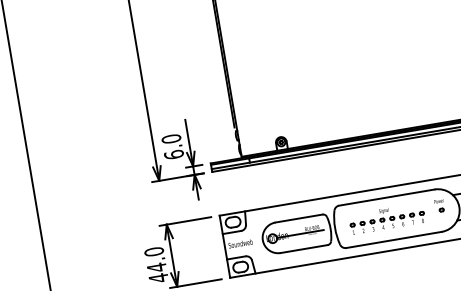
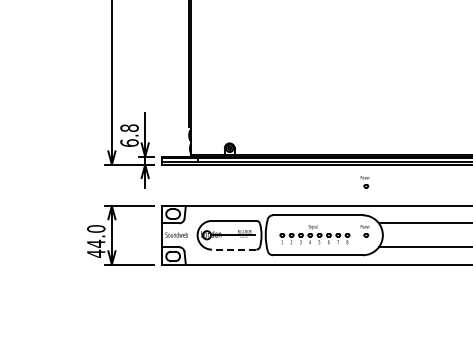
text: (171, 139) -> (129, 128), 6.0 -> 6.8
part: (430, 154) -> (364, 182), added
line: (303, 249) -> (233, 249), solid -> dashed

